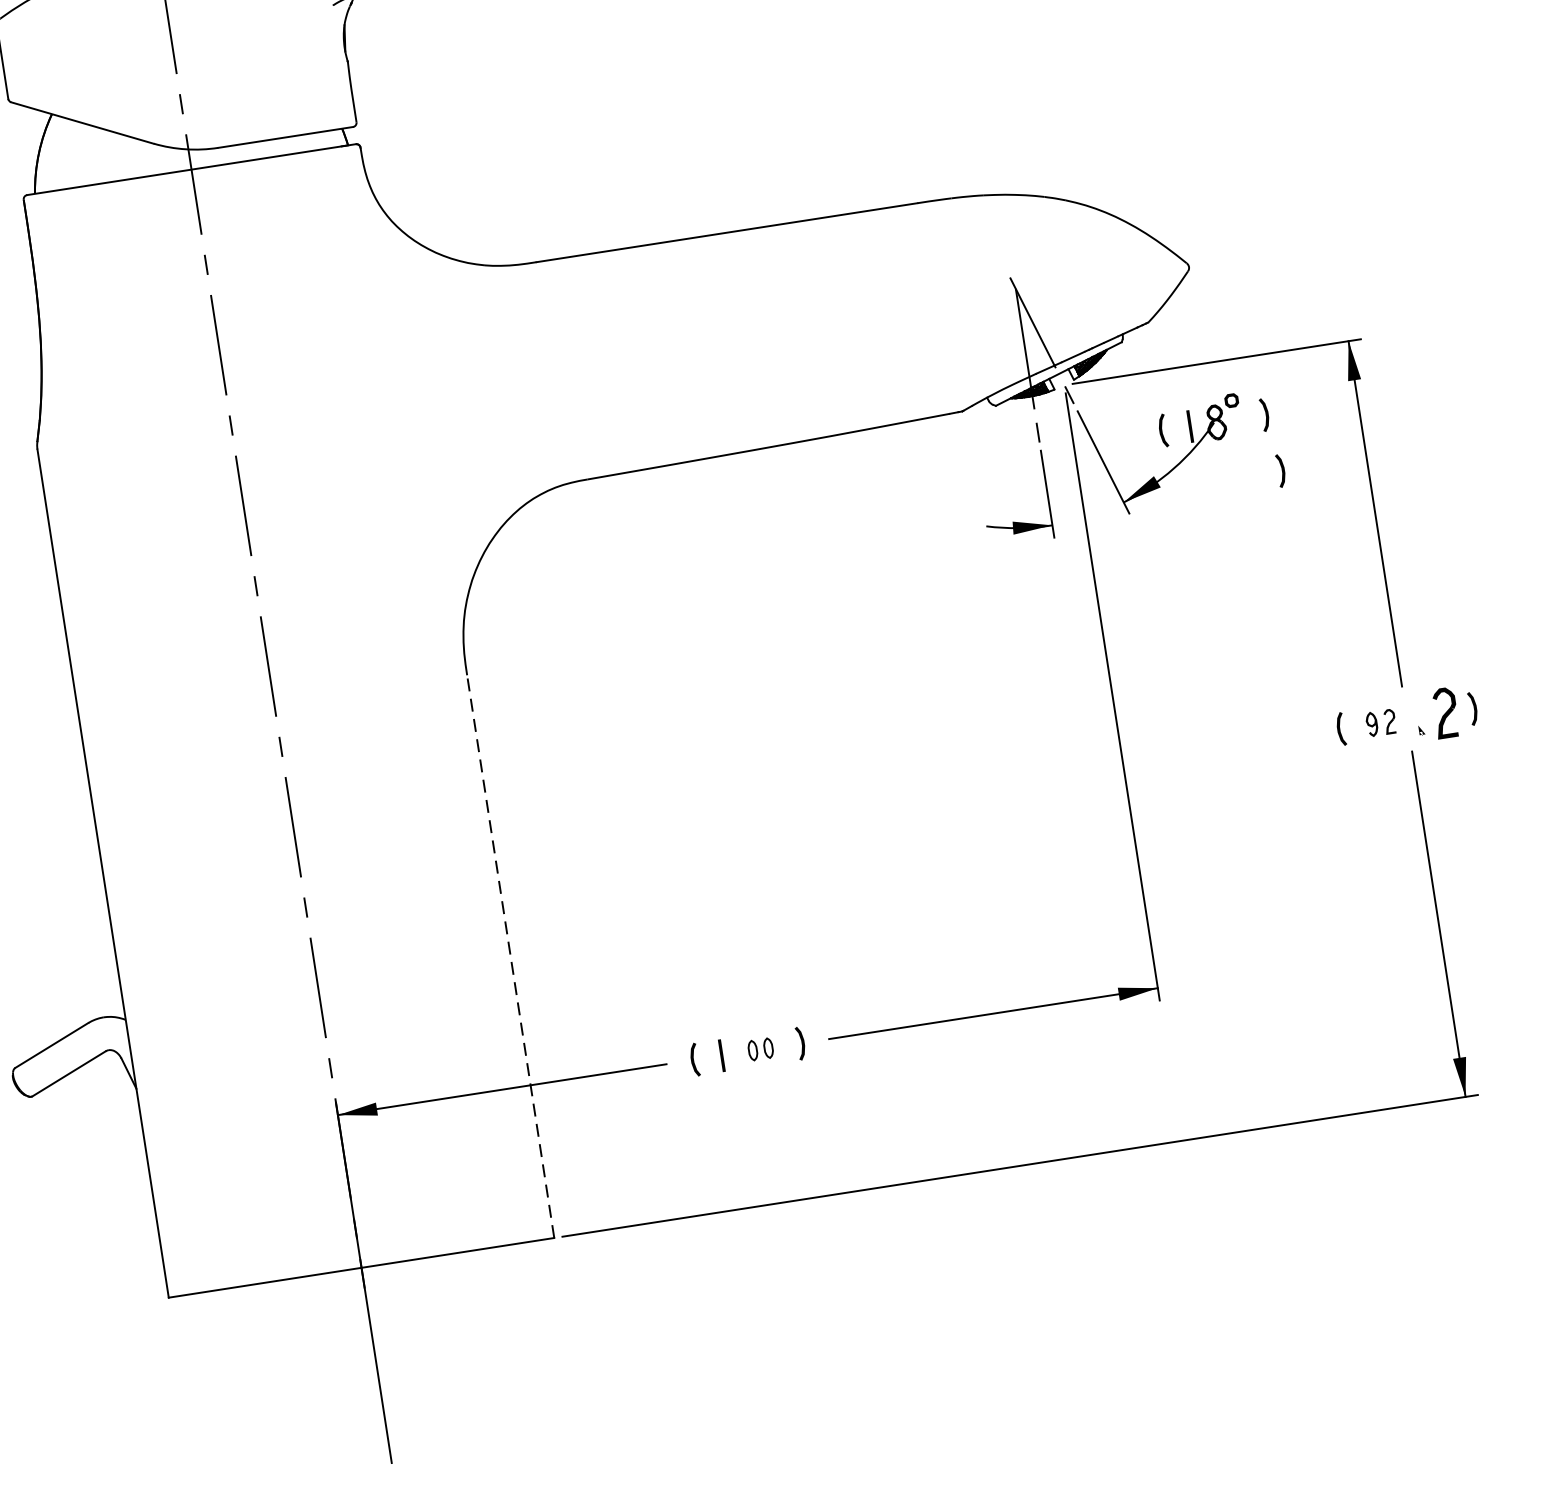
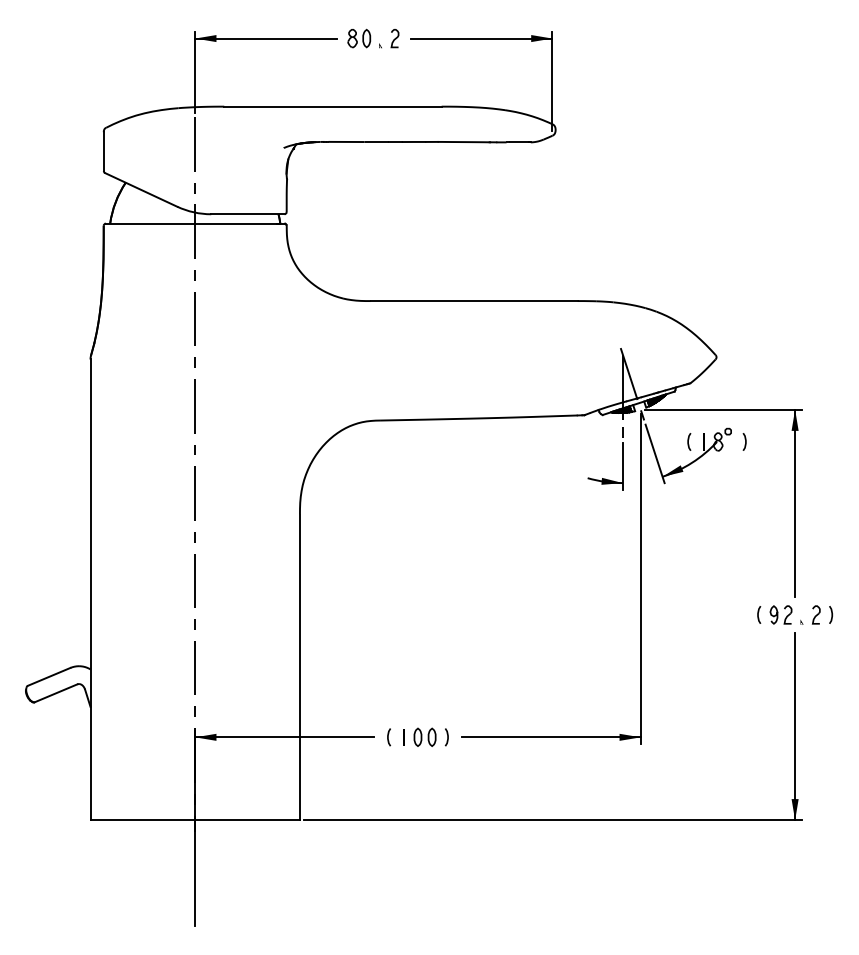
curve: (1282, 469) -> (749, 472), removed
part: (1446, 712) -> (816, 614), size x0.71
part: (1380, 722) -> (780, 614), size x1.43
line: (509, 956) -> (299, 667), dashed -> solid
part: (759, 1048) -> (424, 736), size x1.67

